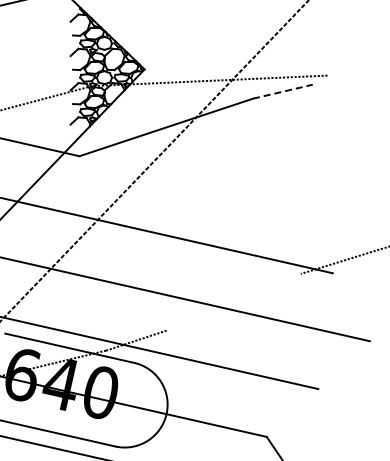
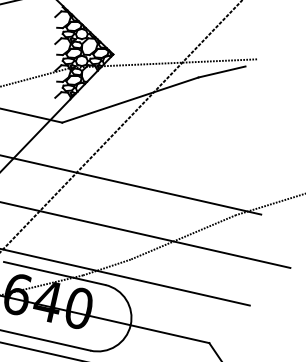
line: (282, 91) -> (221, 71), dashed -> solid
line: (233, 301) -> (183, 236), added

